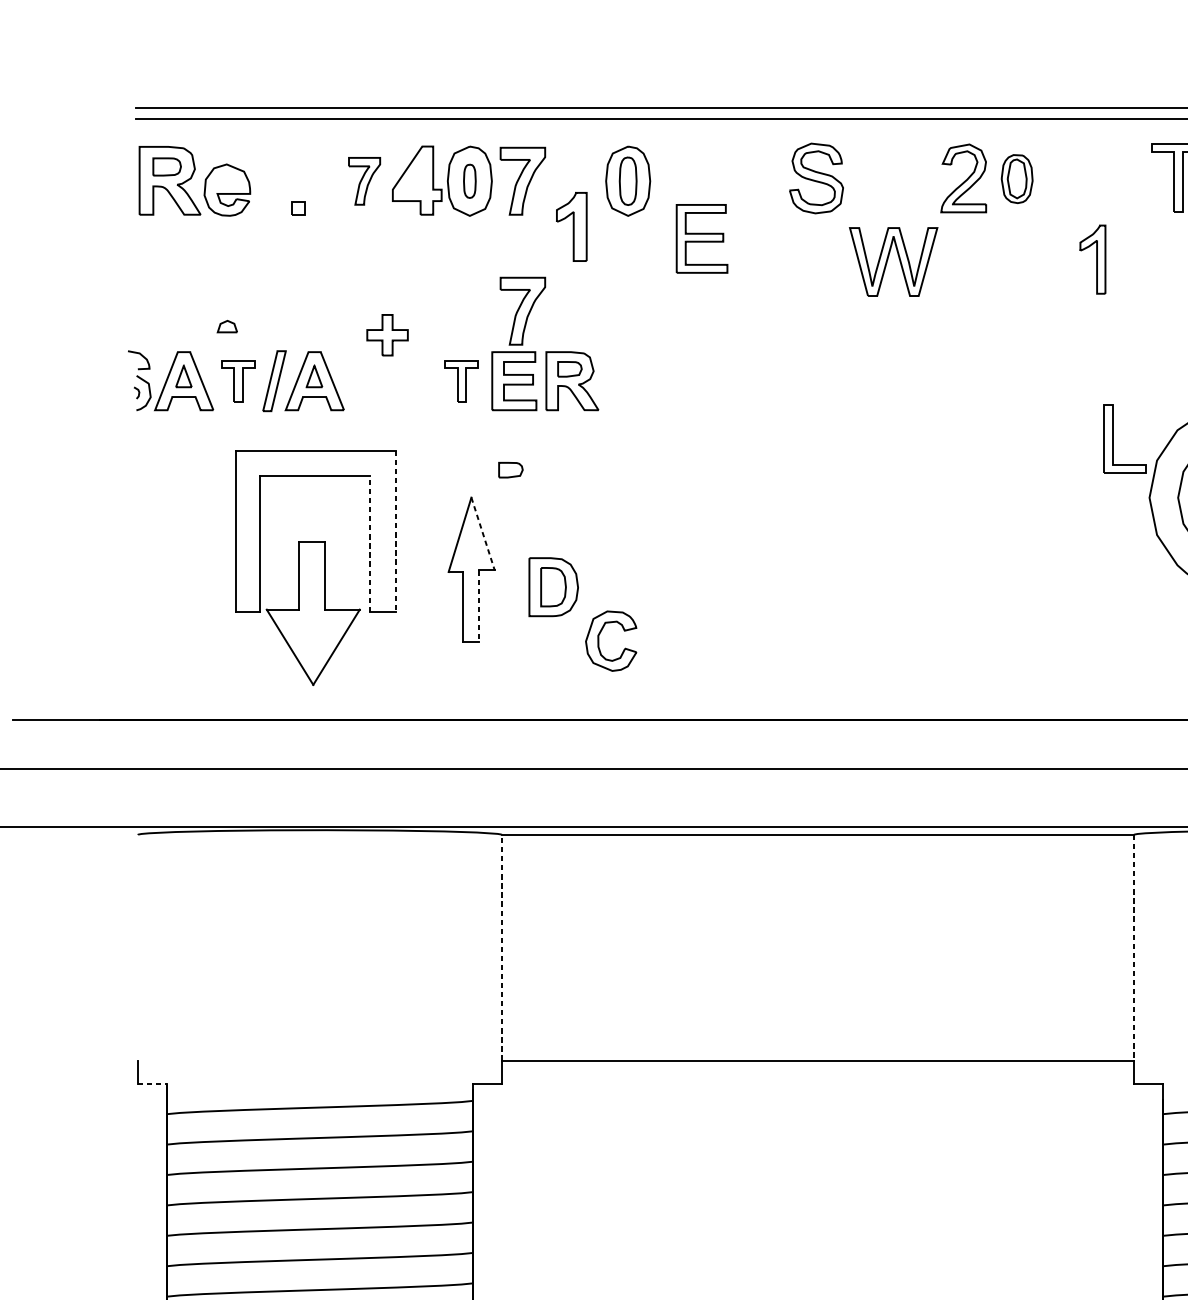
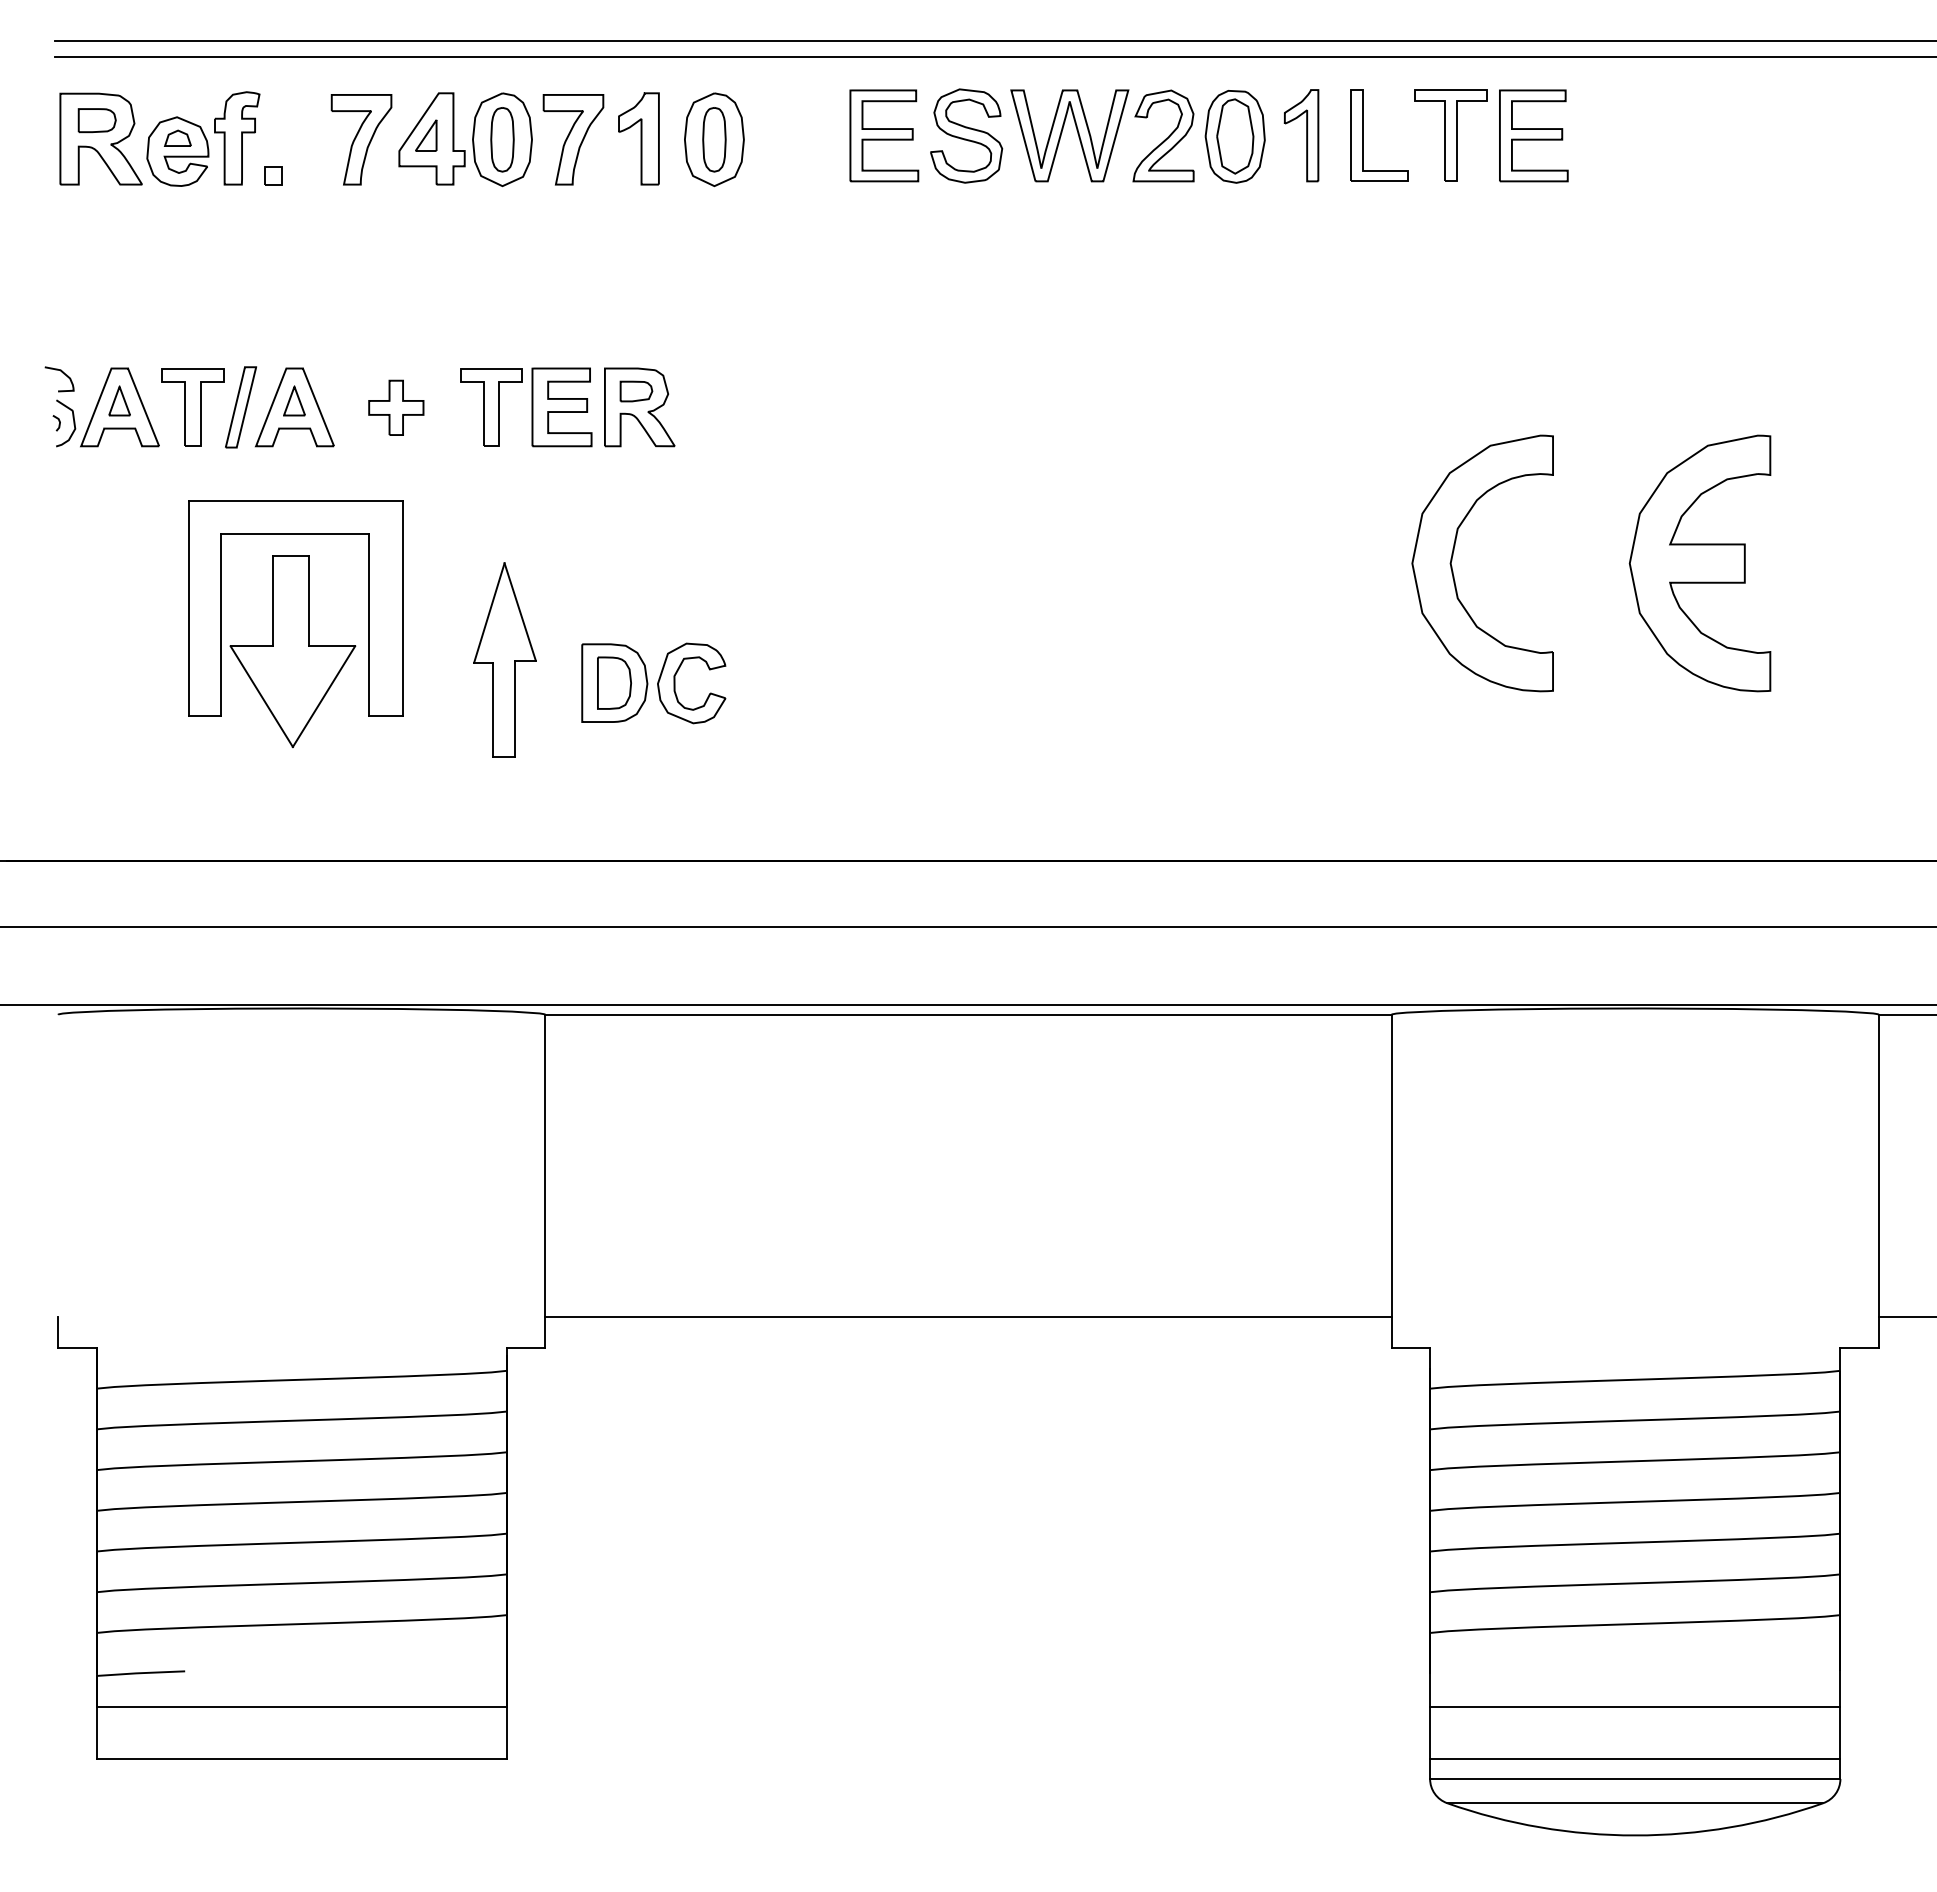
part: (413, 178) -> (426, 135), added
part: (1016, 178) -> (1234, 136), size x1.43
part: (271, 180) -> (237, 138), added
part: (364, 181) -> (361, 139), size x1.43
part: (469, 181) -> (502, 139), size x1.43
part: (571, 226) -> (638, 138), moved
part: (702, 238) -> (884, 135), moved
part: (1092, 259) -> (1301, 135), moved
part: (888, 260) -> (1062, 133), moved
part: (522, 311) -> (573, 313), removed
part: (227, 325) -> (177, 137), moved
part: (387, 334) -> (396, 407), moved
part: (238, 381) -> (192, 407), size x1.43
part: (461, 381) -> (491, 407), size x1.43
part: (1113, 438) -> (1363, 135), moved
part: (510, 470) -> (557, 526), removed
line: (395, 531) -> (402, 608), dashed -> solid
line: (483, 534) -> (520, 612), dashed -> solid
line: (369, 544) -> (368, 625), dashed -> solid
line: (478, 606) -> (514, 708), dashed -> solid
part: (313, 613) -> (292, 651), moved
part: (599, 641) -> (675, 683), moved
line: (501, 947) -> (545, 1165), dashed -> solid
line: (1133, 948) -> (1391, 1166), dashed -> solid
line: (152, 1084) -> (77, 1348), dashed -> solid

